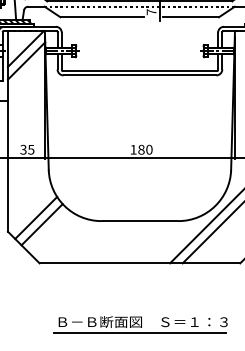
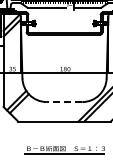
line: (139, 222) -> (64, 102), solid -> dashed

